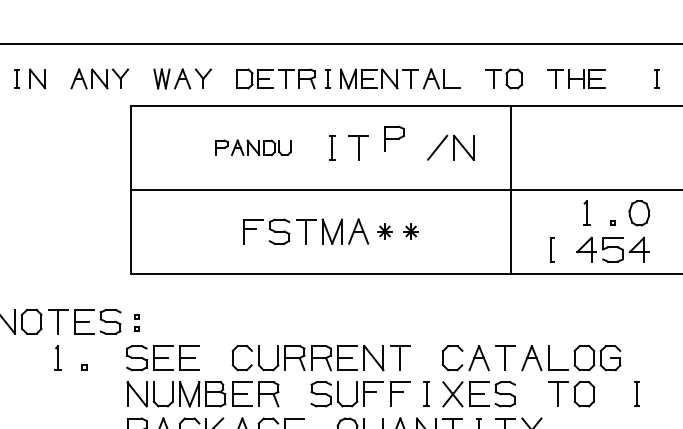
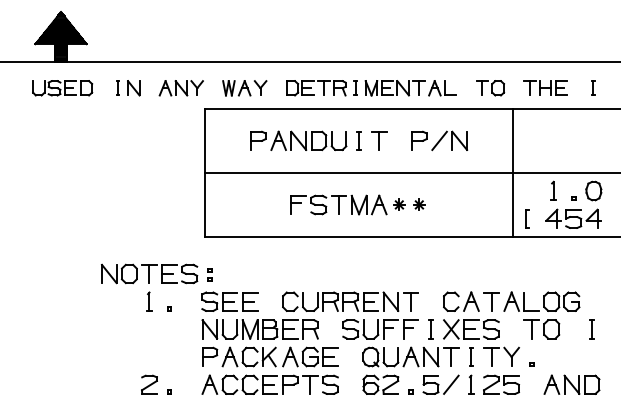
part: (657, 77) -> (593, 87), moved
part: (394, 138) -> (419, 140), moved
part: (253, 147) -> (298, 140), size x1.67
line: (510, 189) -> (512, 172), moved

